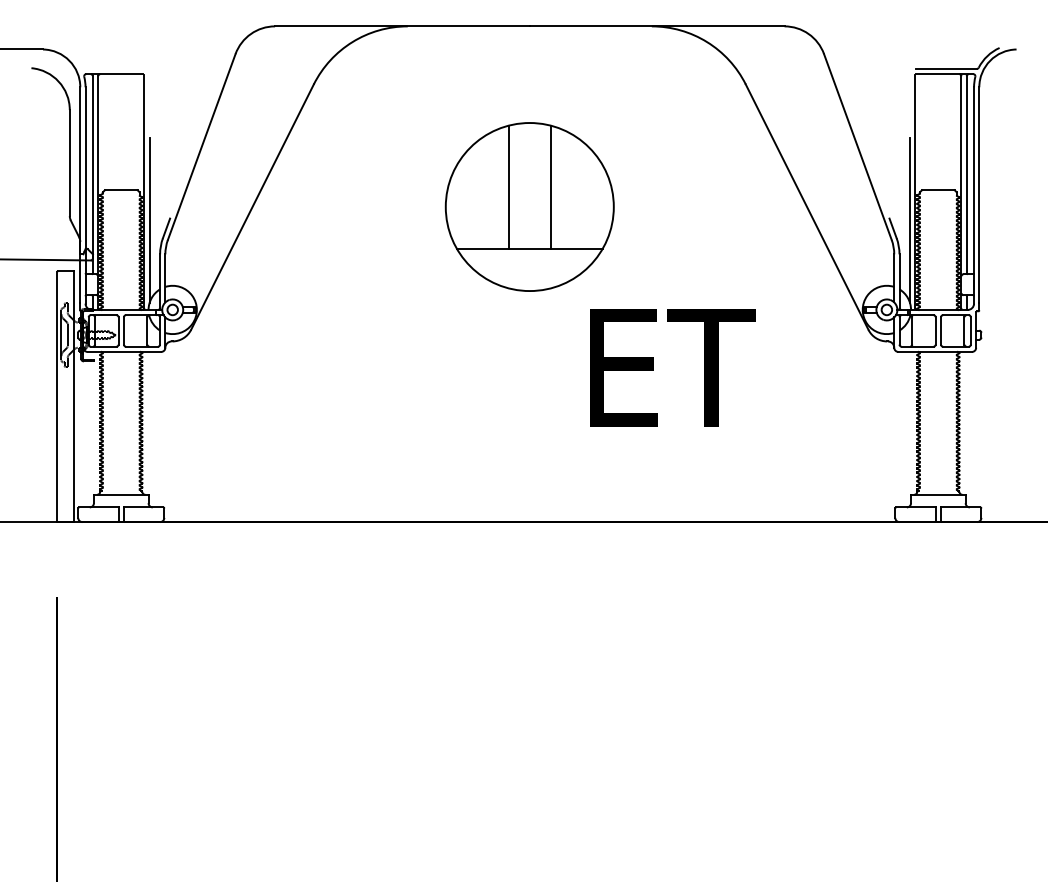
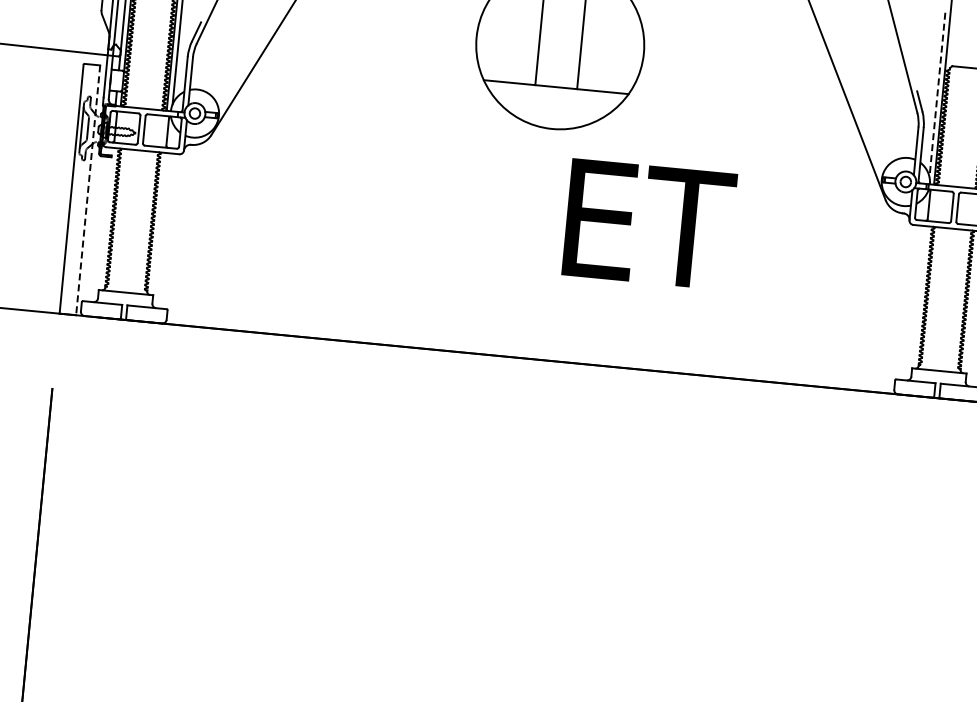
line: (909, 220) -> (936, 95), solid -> dashed
text: (672, 367) -> (649, 224), moved
line: (73, 396) -> (87, 190), solid -> dashed

